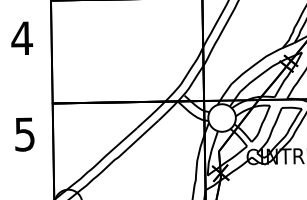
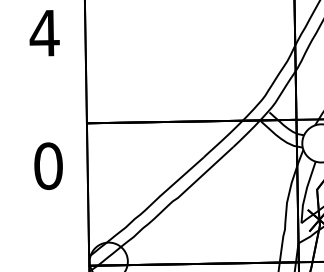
text: (24, 134) -> (47, 166), 5 -> 0

